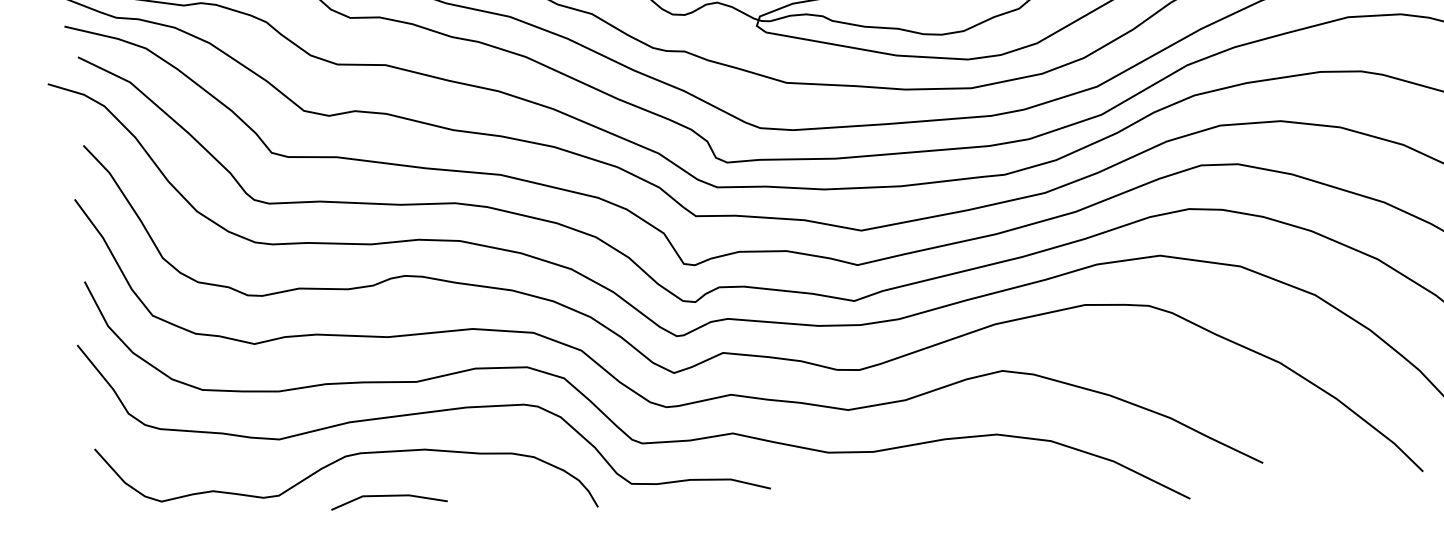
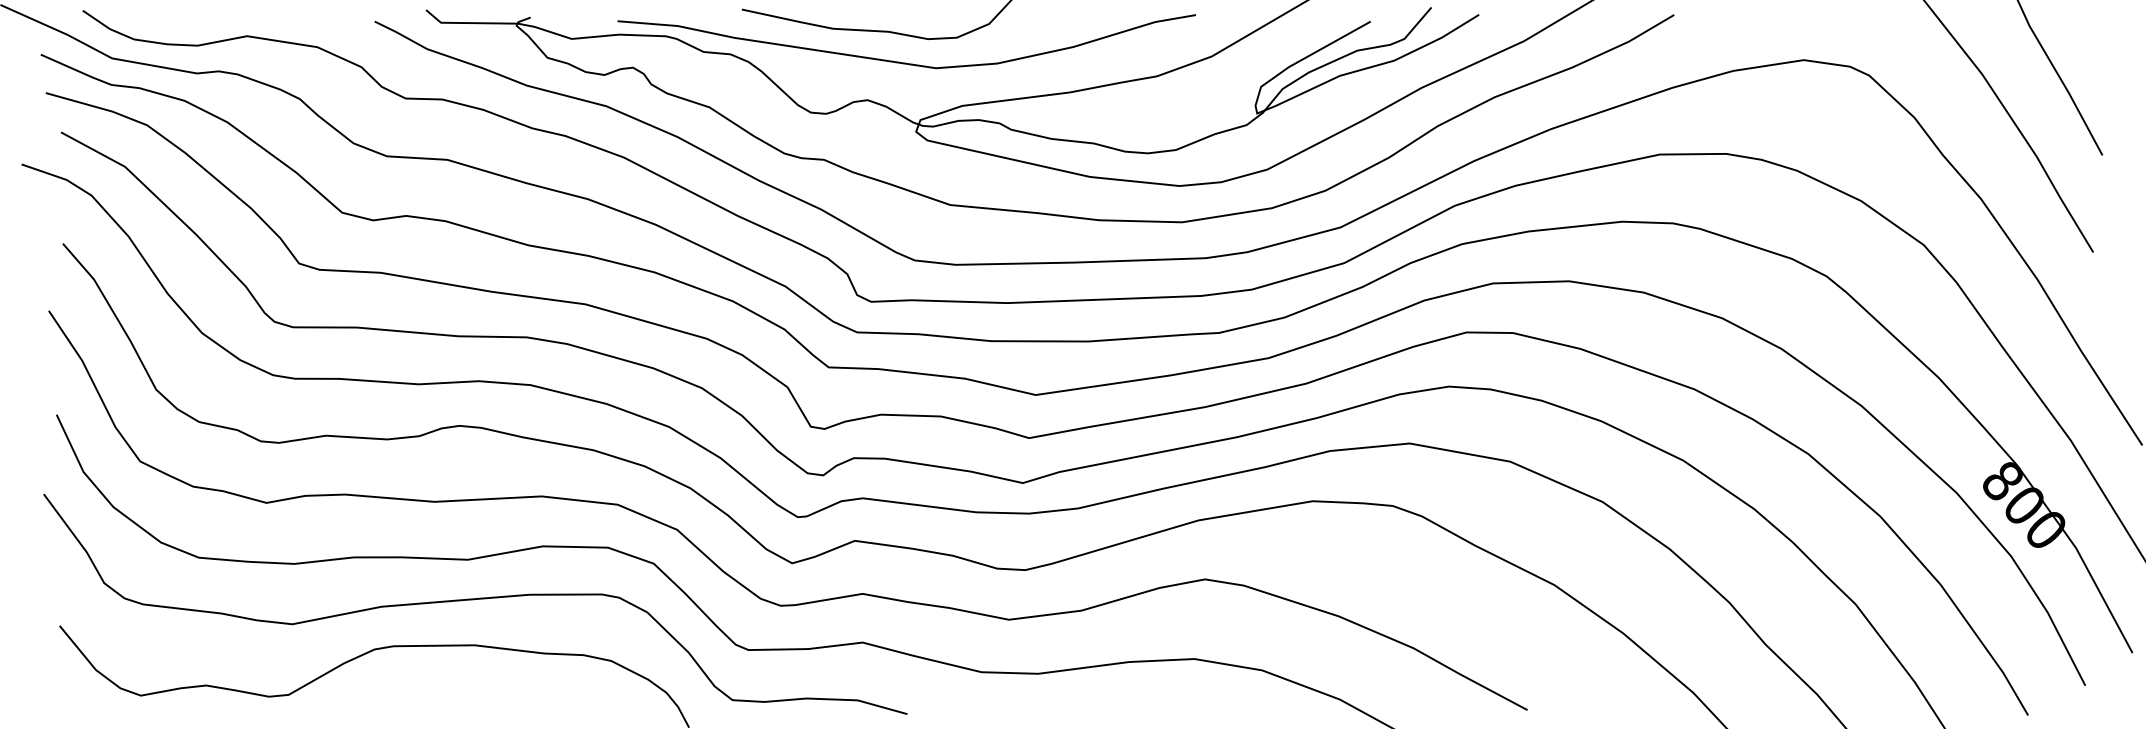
part: (388, 500) -> (426, 707), removed

